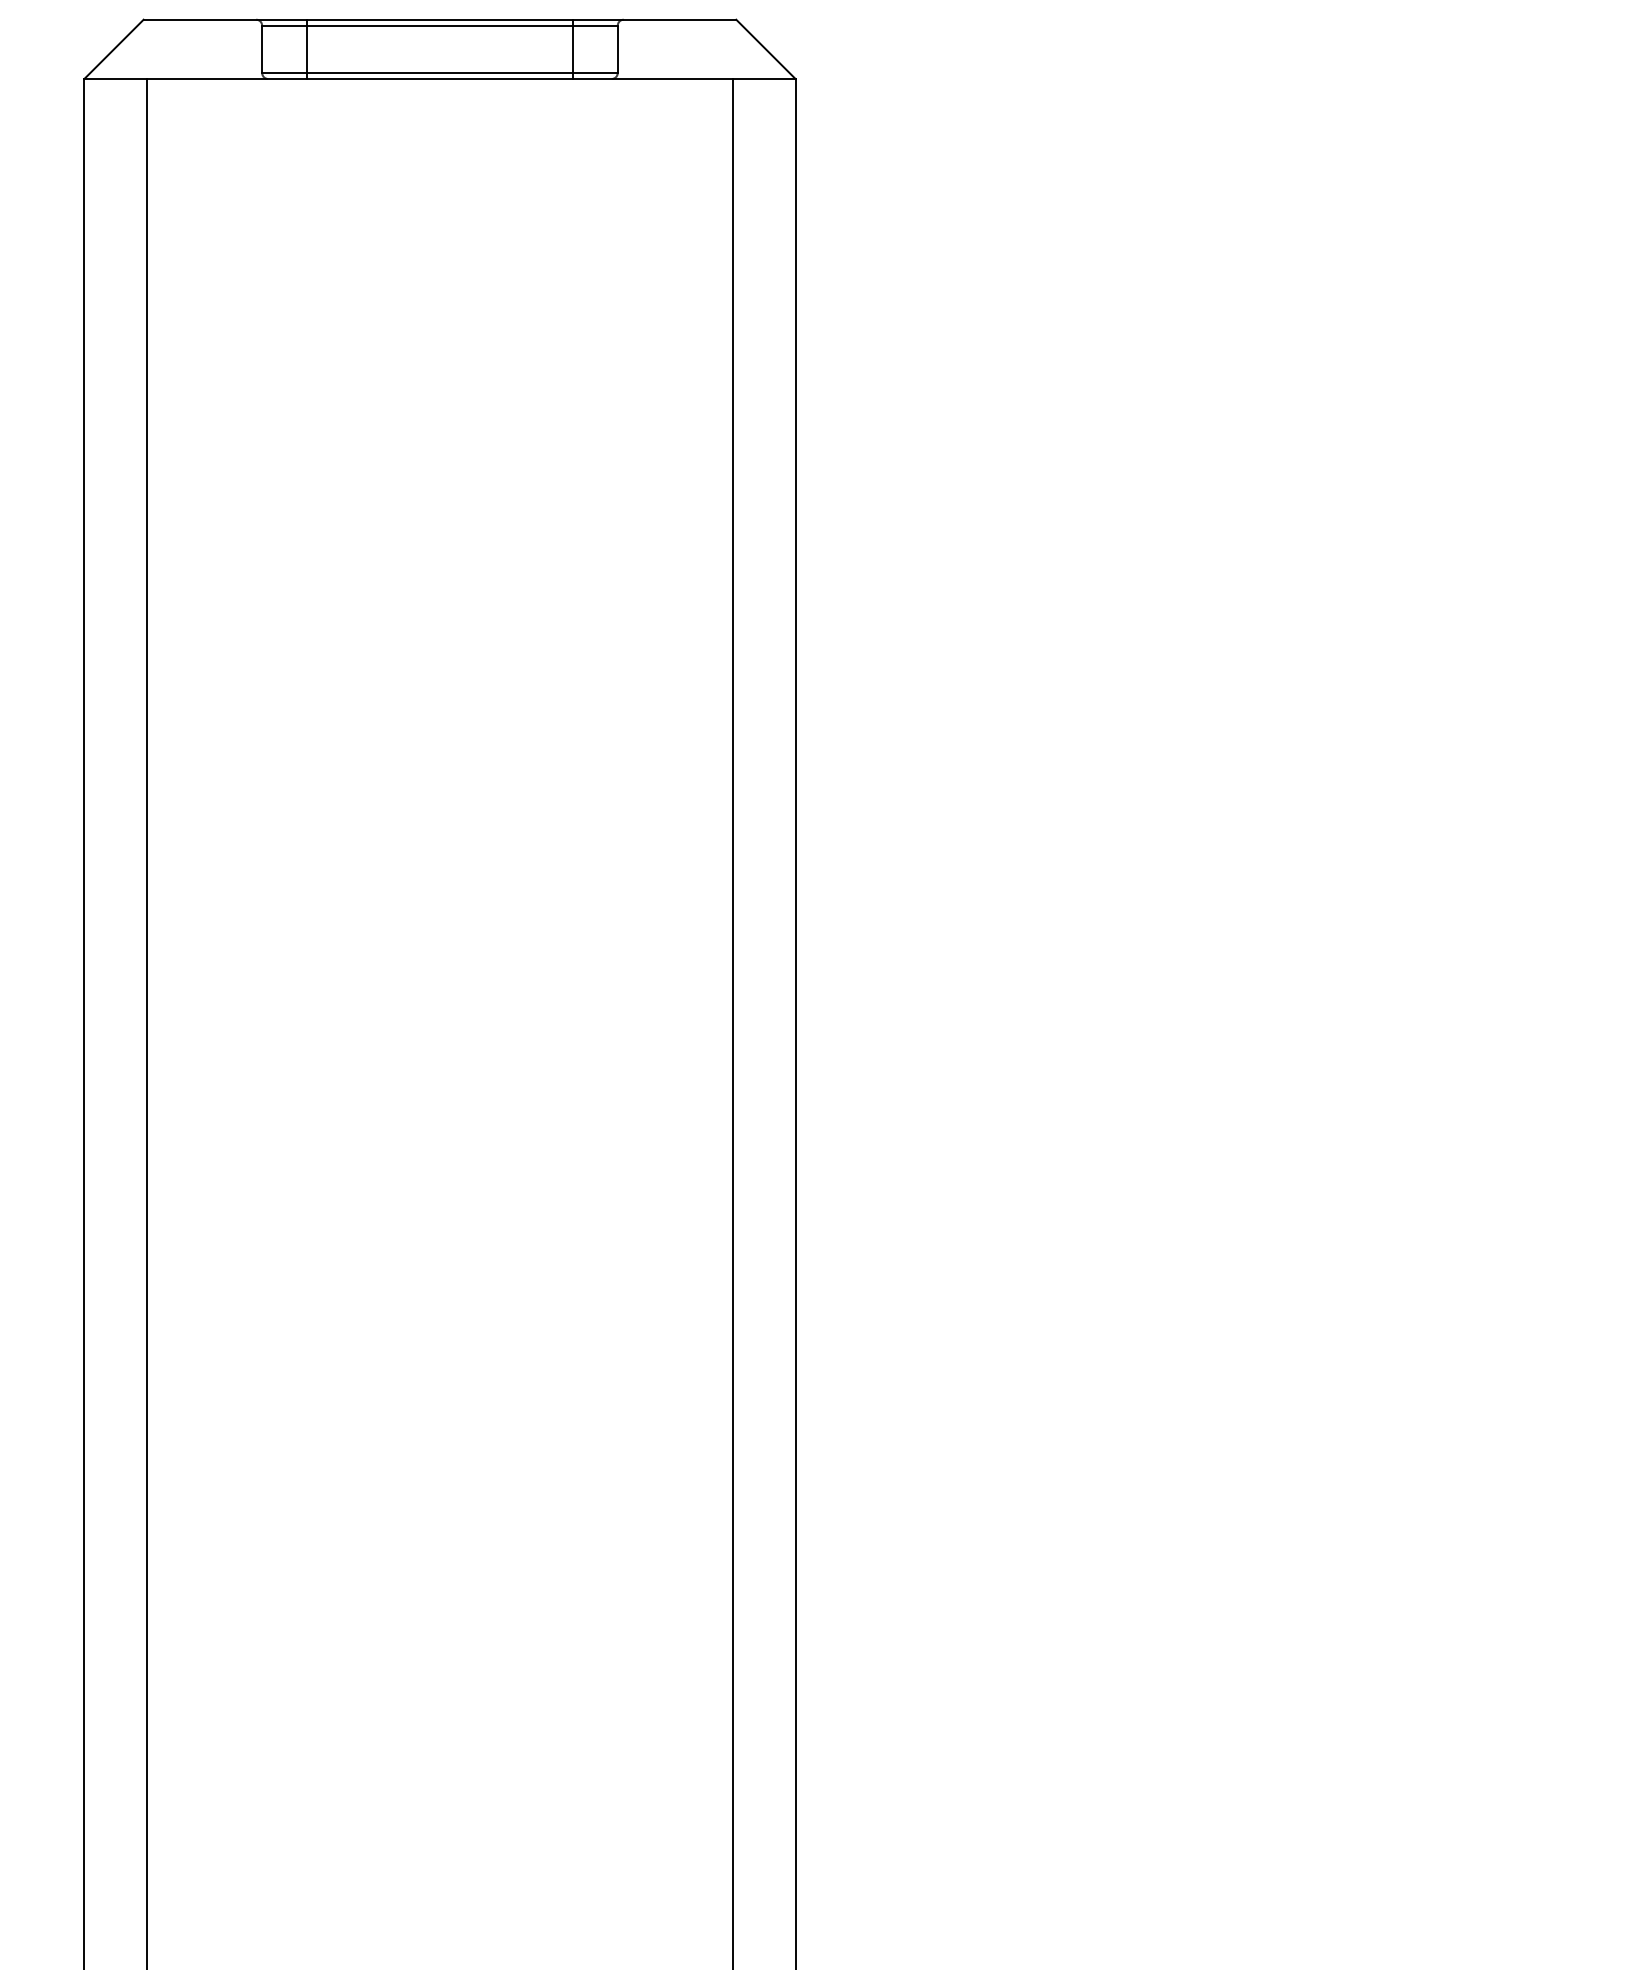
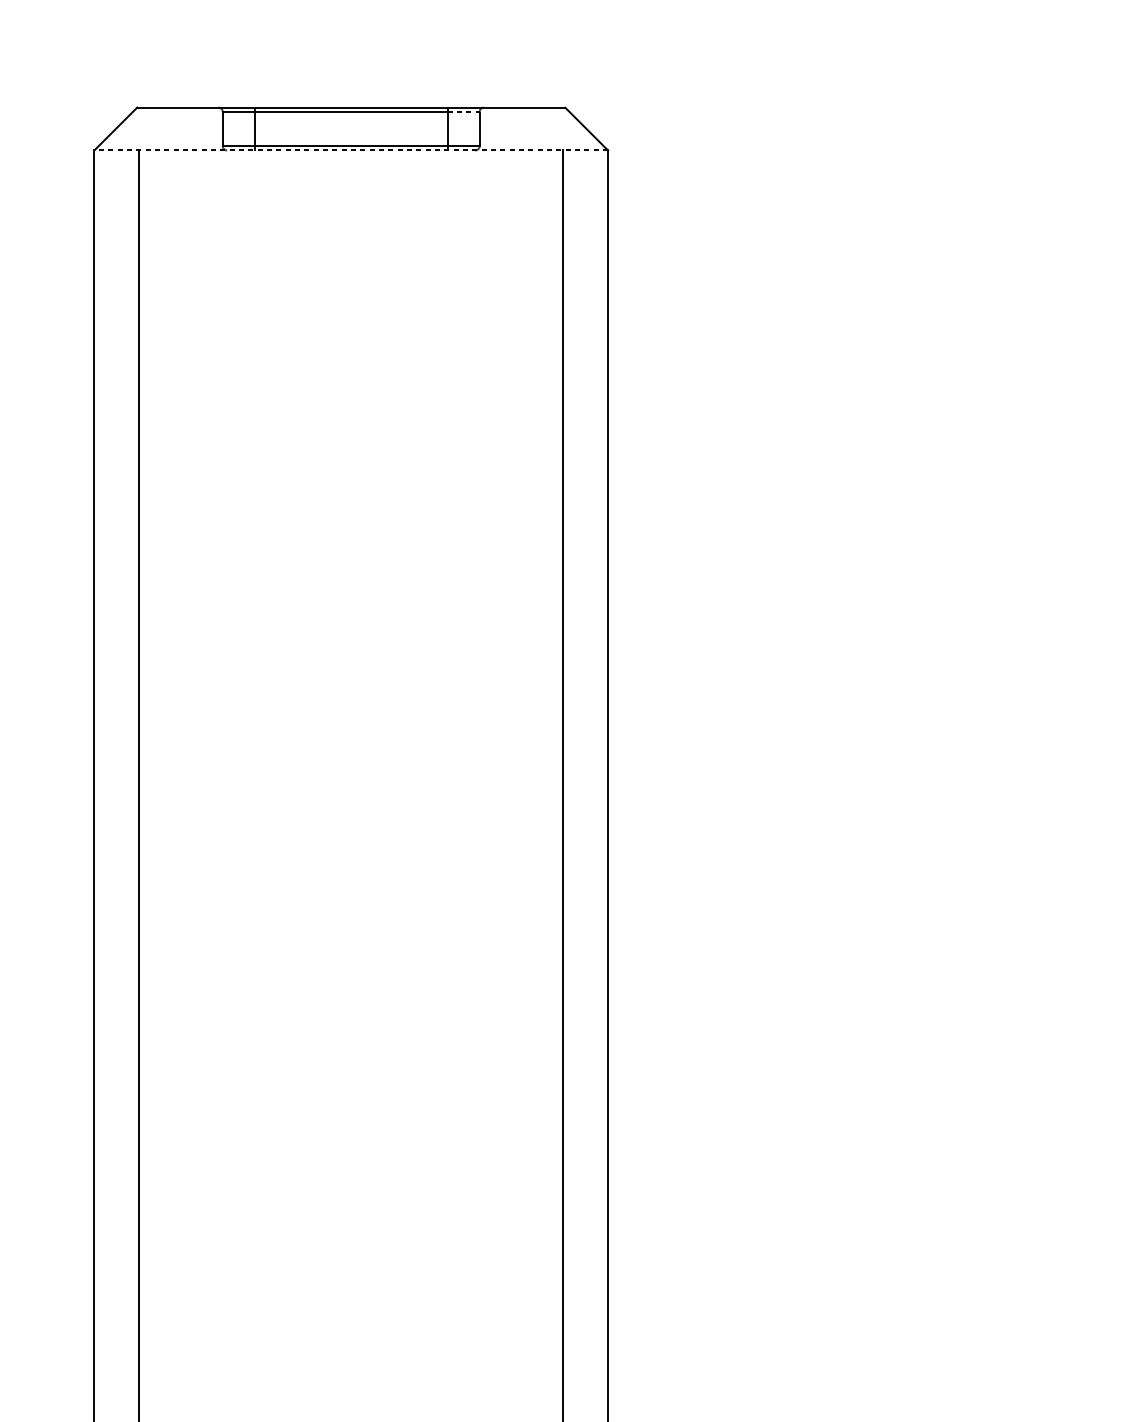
line: (596, 25) -> (464, 111), solid -> dashed
line: (439, 79) -> (350, 150), solid -> dashed

